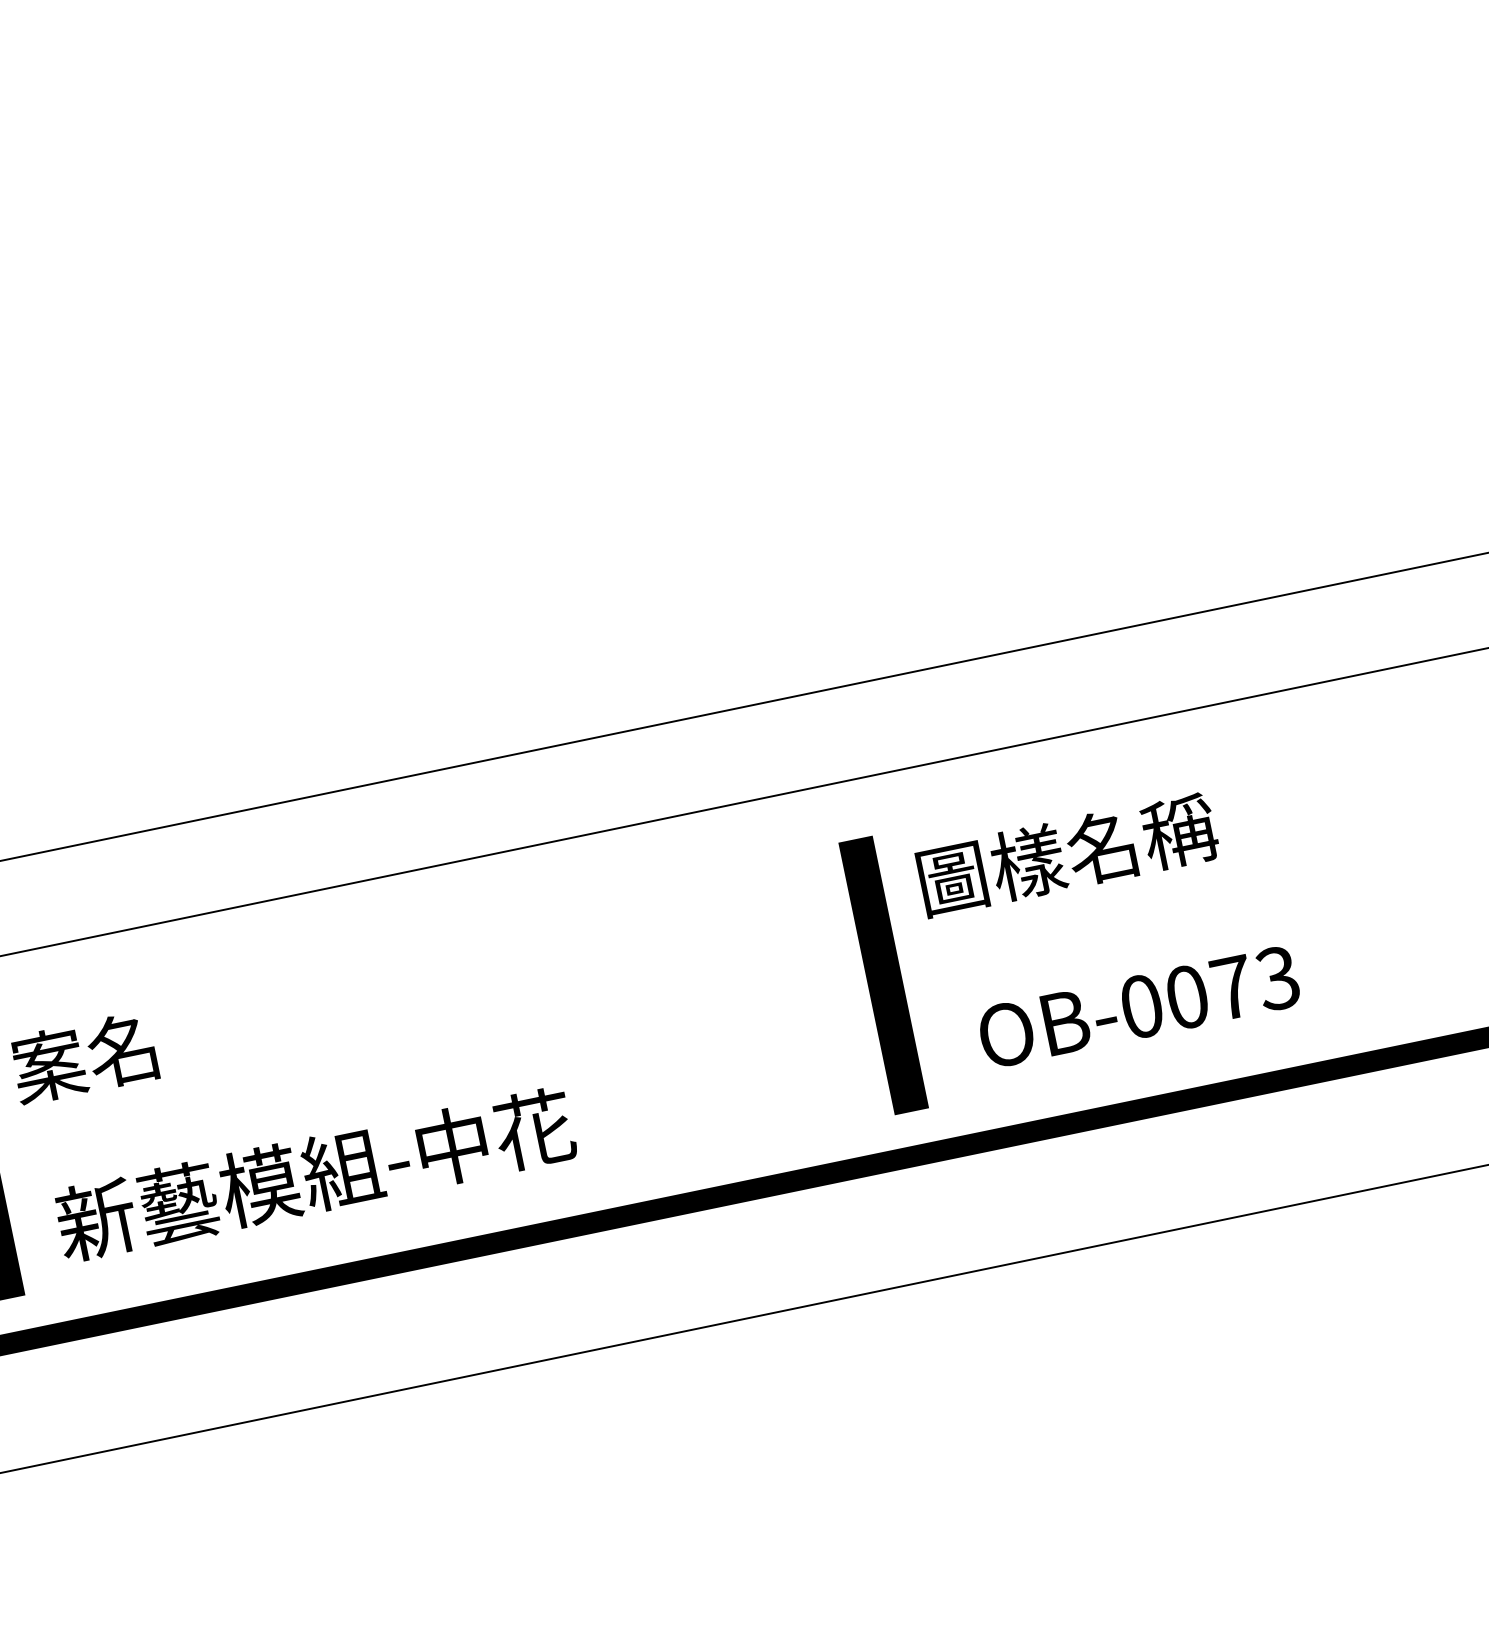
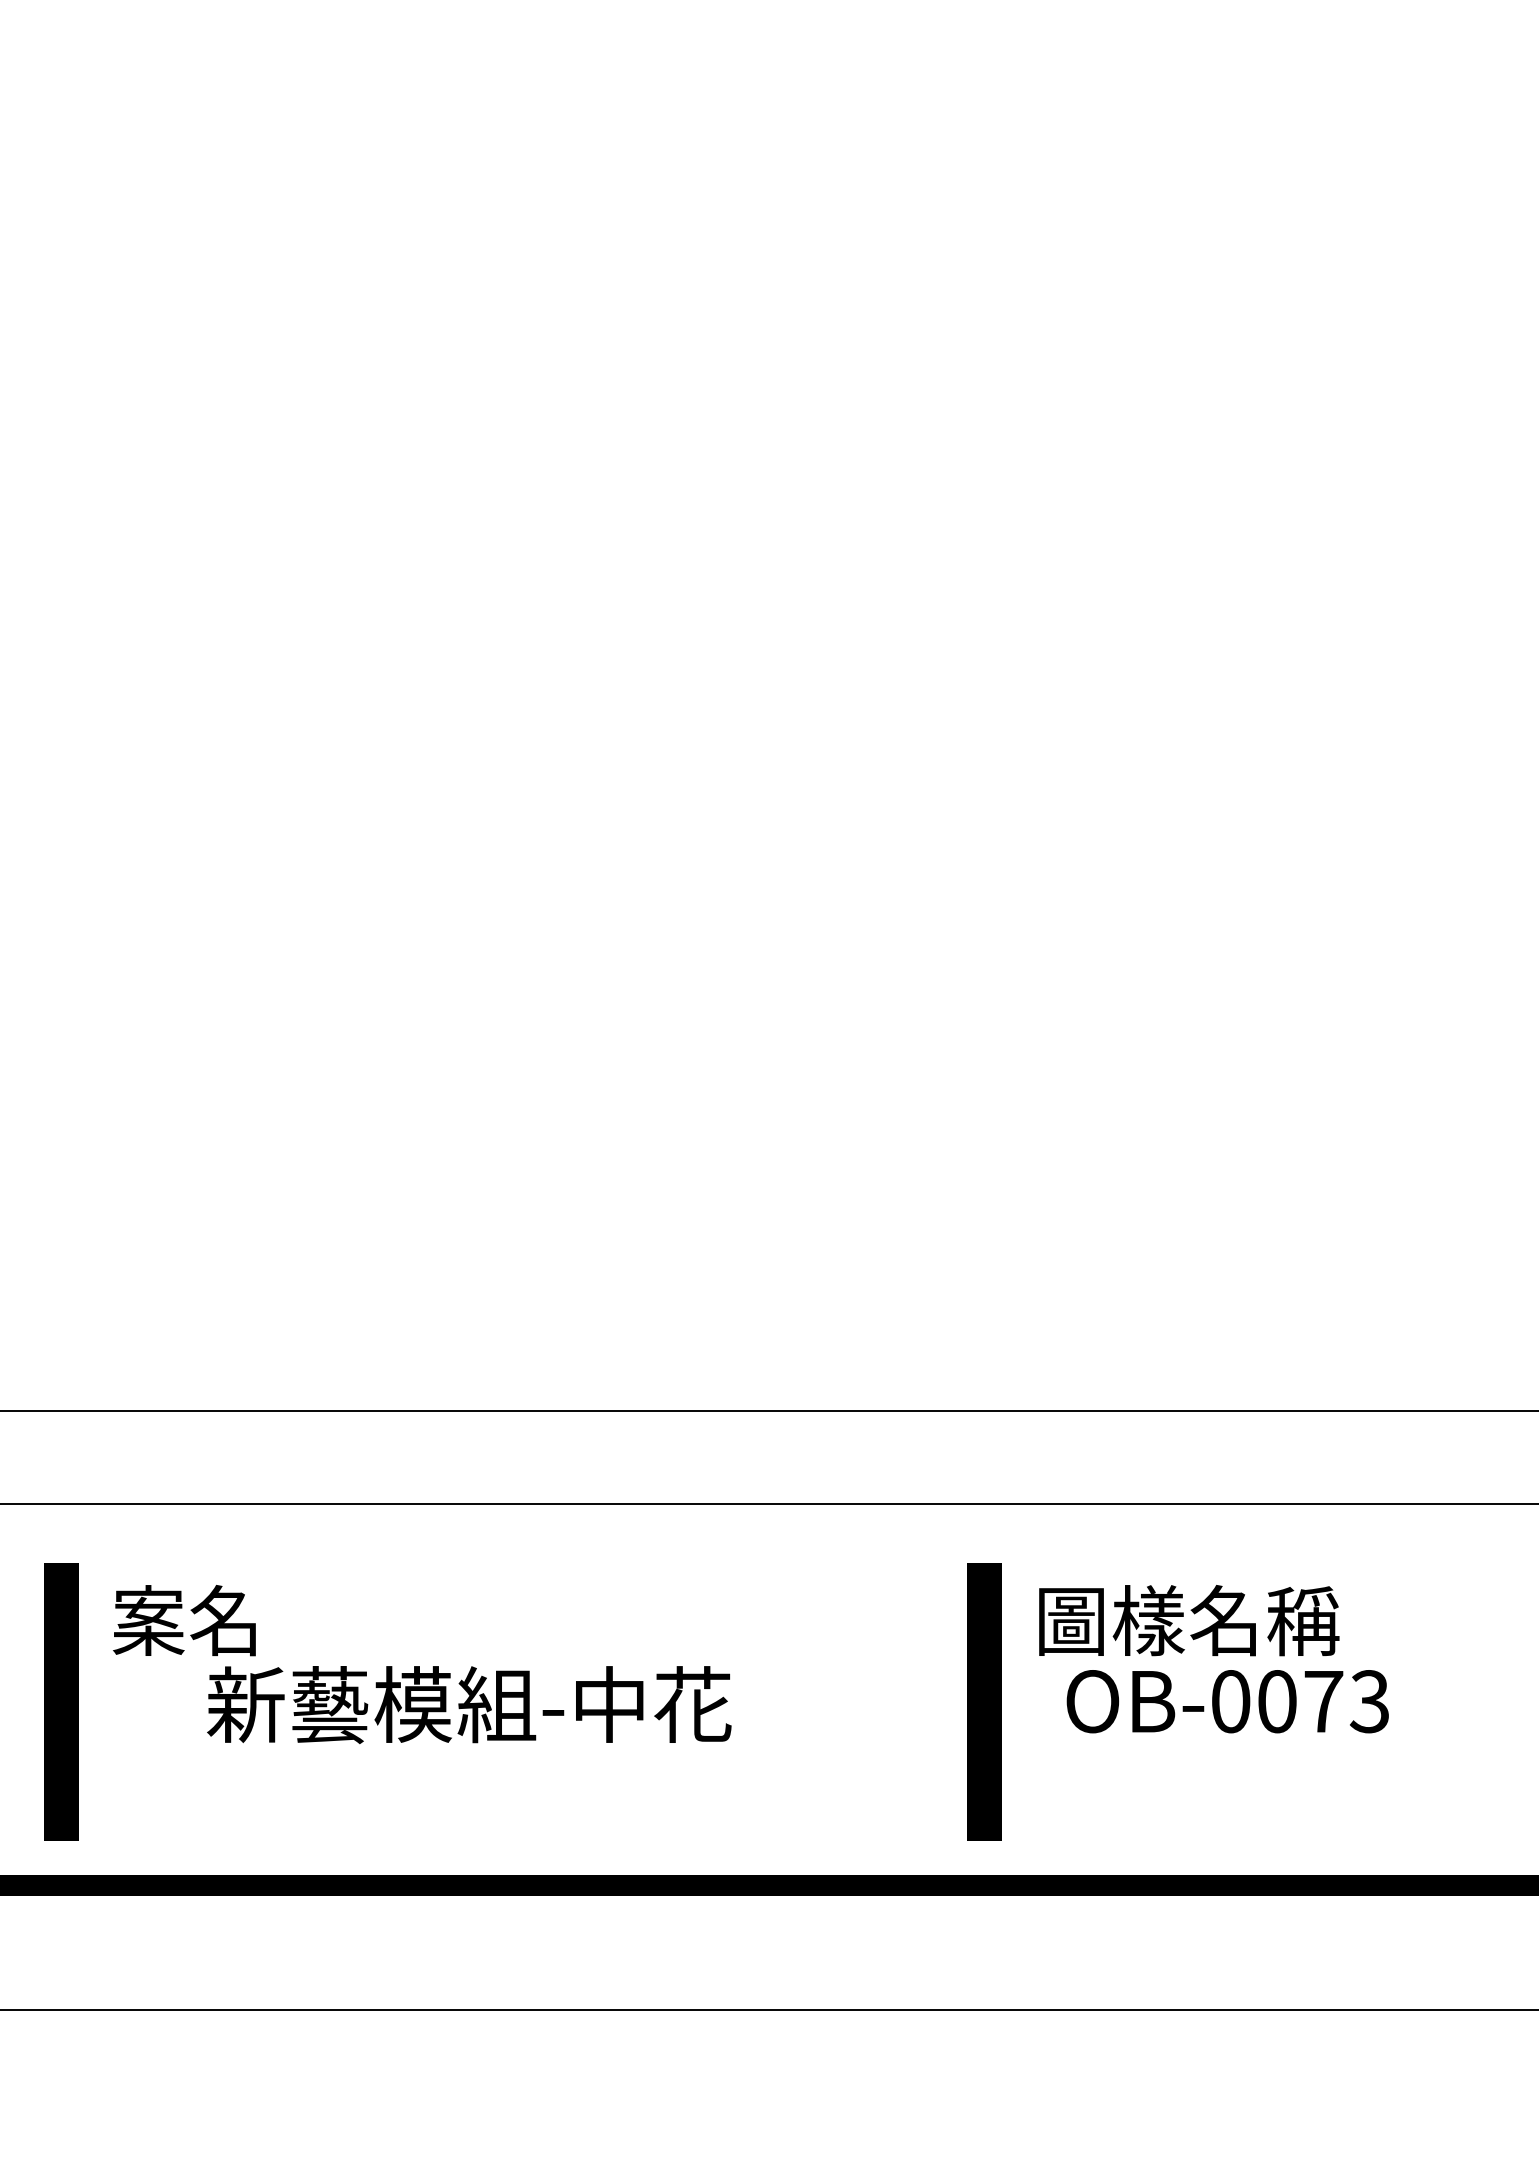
text: (1138, 1007) -> (1227, 1701), moved
text: (315, 1175) -> (469, 1705), moved

